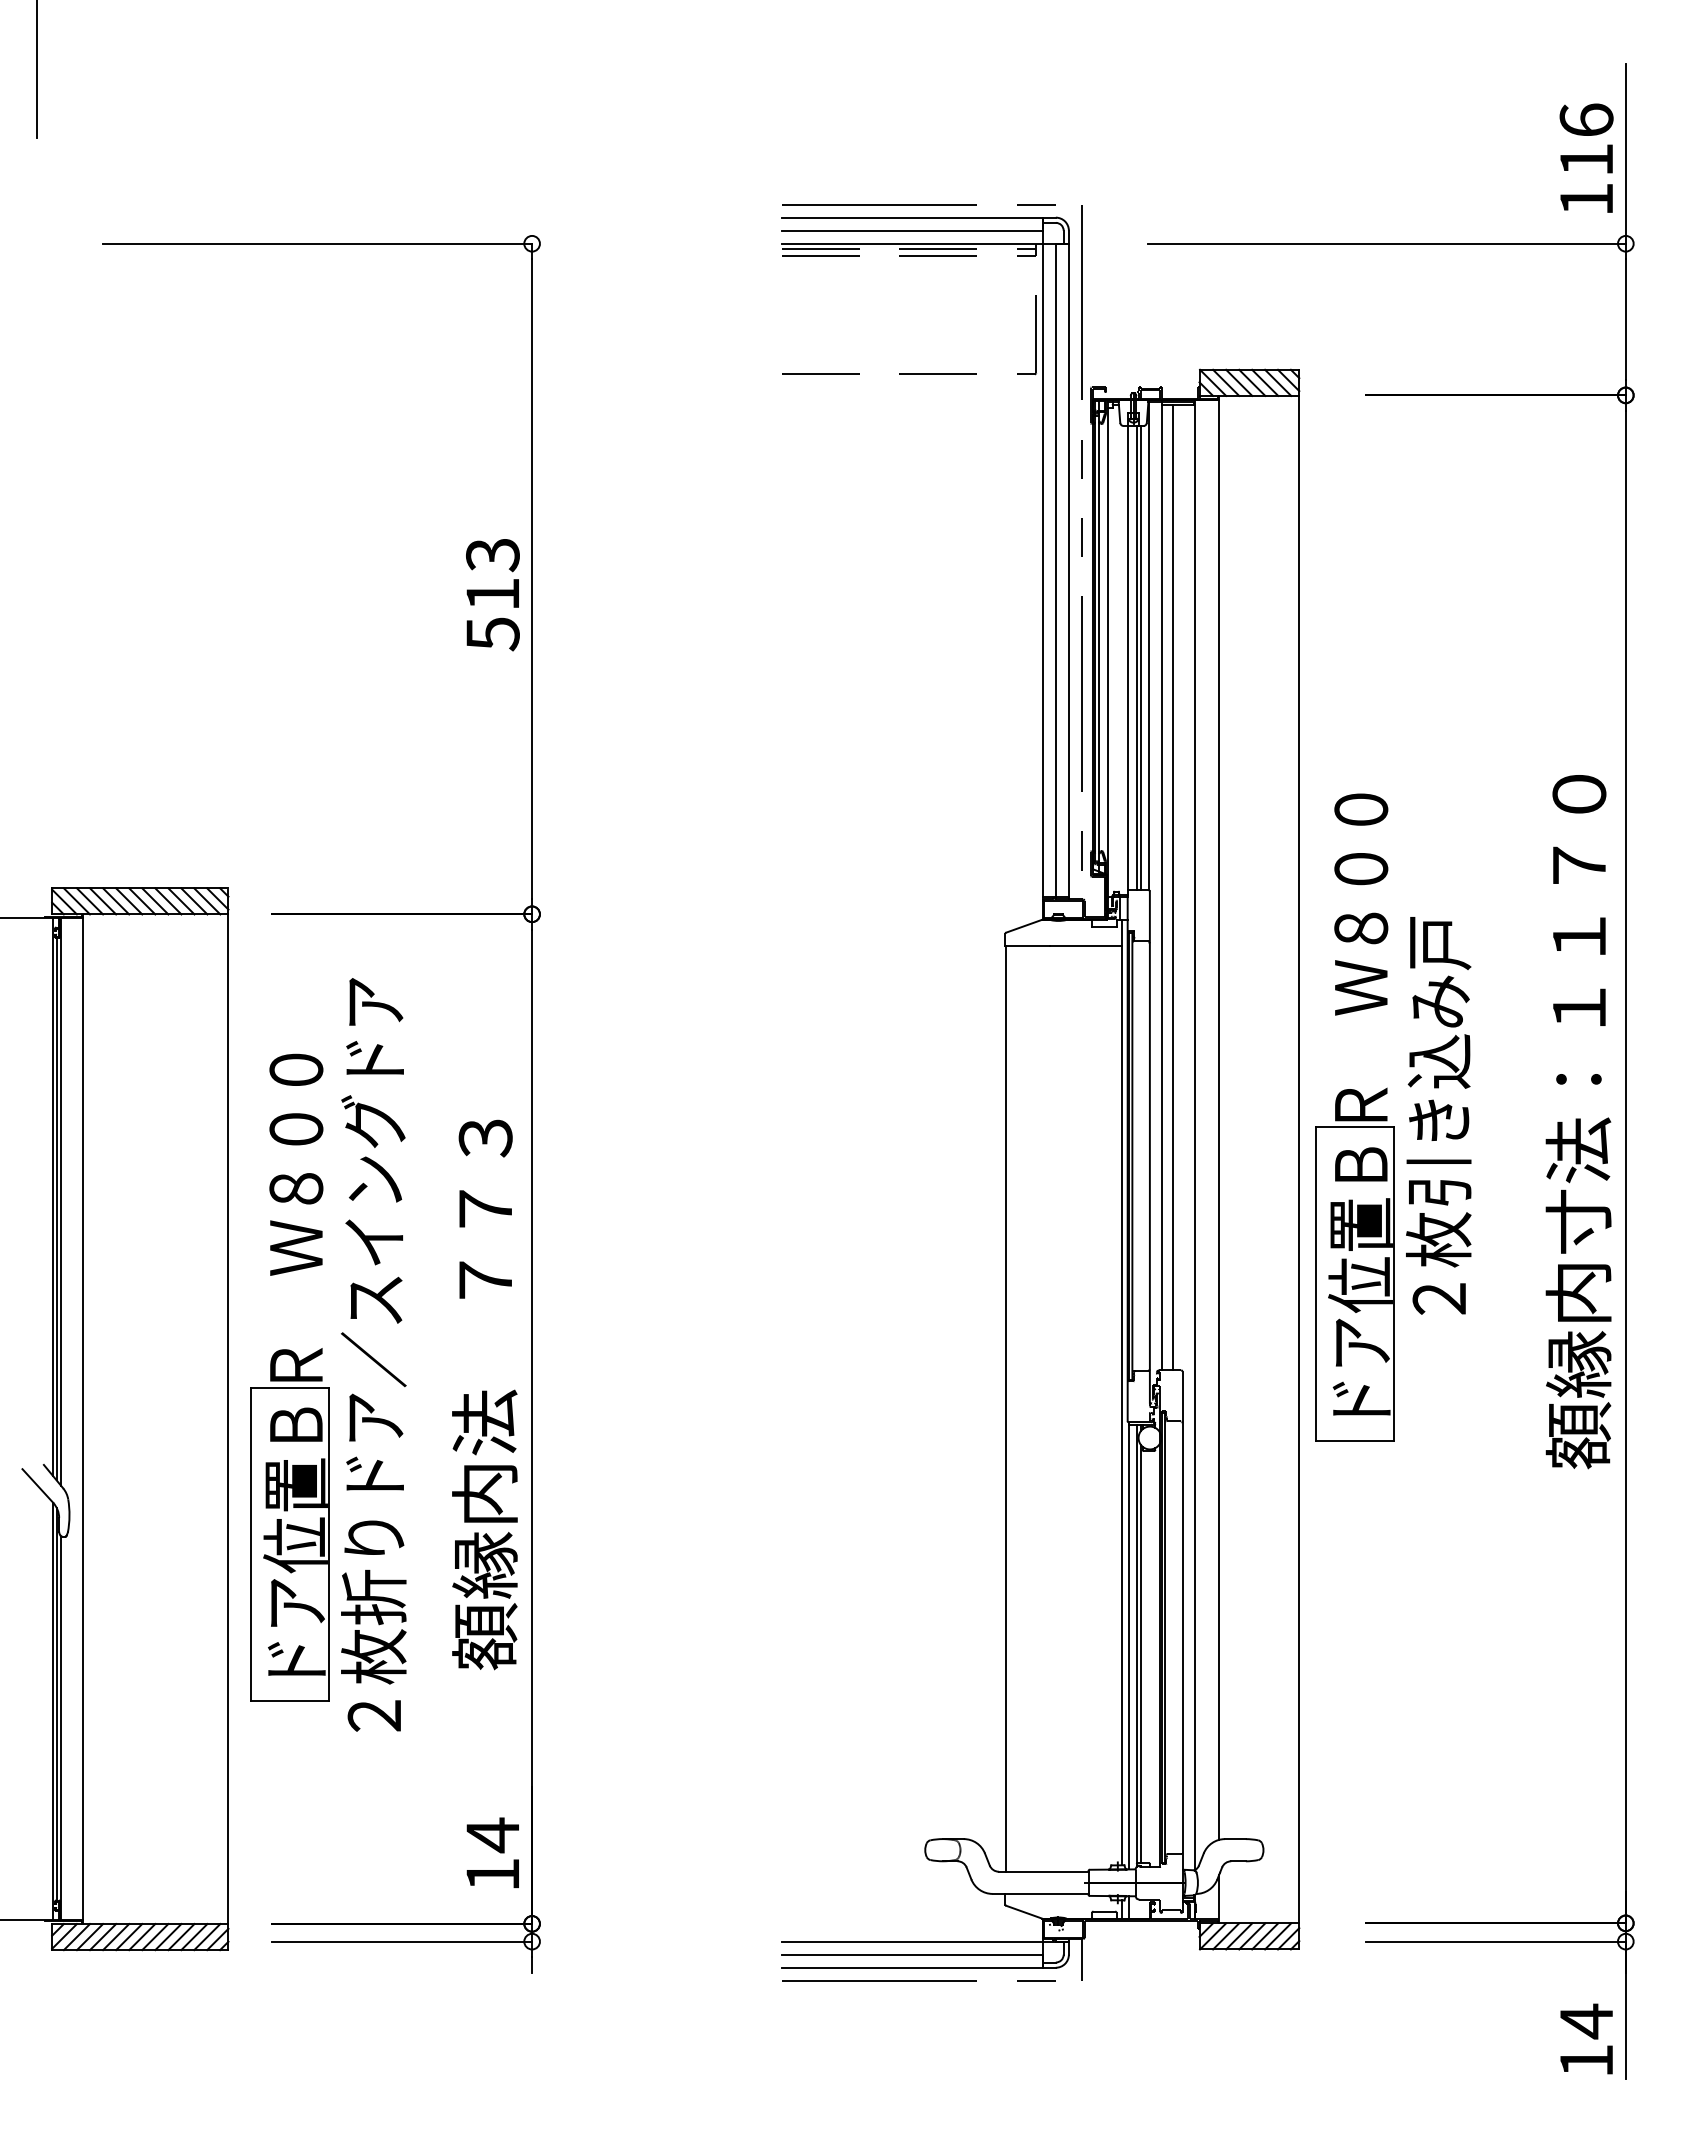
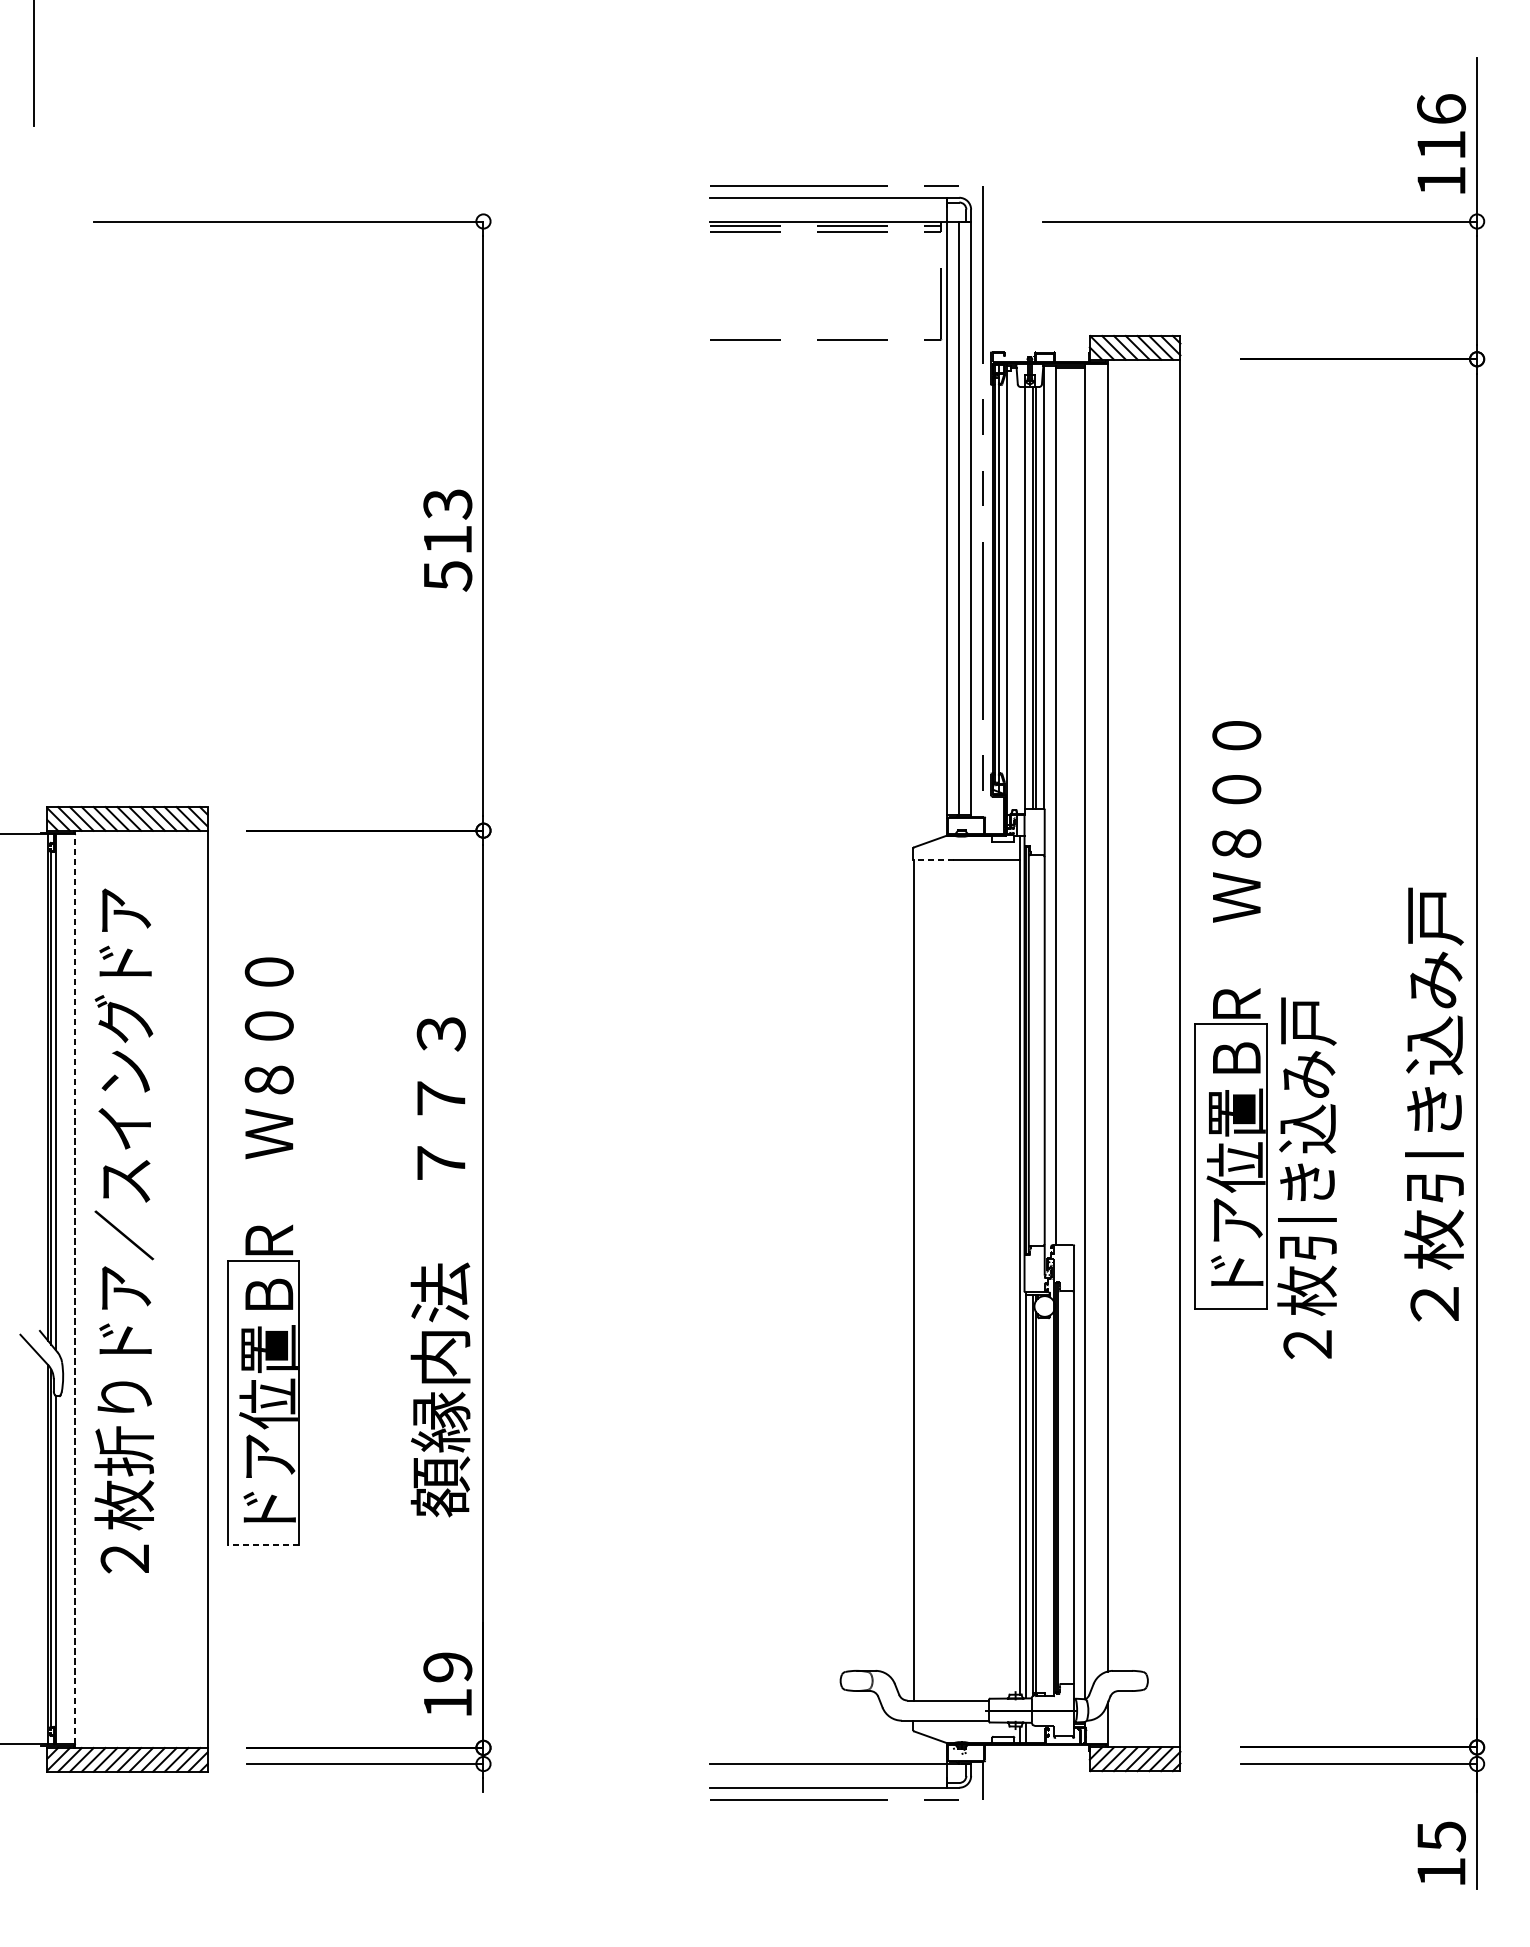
line: (911, 230) -> (828, 209), removed
line: (1173, 887) -> (1066, 806), removed
line: (1027, 946) -> (933, 859), solid -> dashed
text: (1438, 1115) -> (1306, 1177), moved
text: (1578, 1122) -> (1434, 1019), 額縁内寸法：１１７０ -> ２枚引き込み戸
text: (373, 1354) -> (124, 1230), moved
line: (82, 1419) -> (74, 1289), solid -> dashed
line: (289, 1701) -> (263, 1545), solid -> dashed
text: (492, 1835) -> (447, 1667), 14 -> 19
line: (911, 1954) -> (828, 1775), removed
text: (1586, 2021) -> (1441, 1836), 14 -> 15

